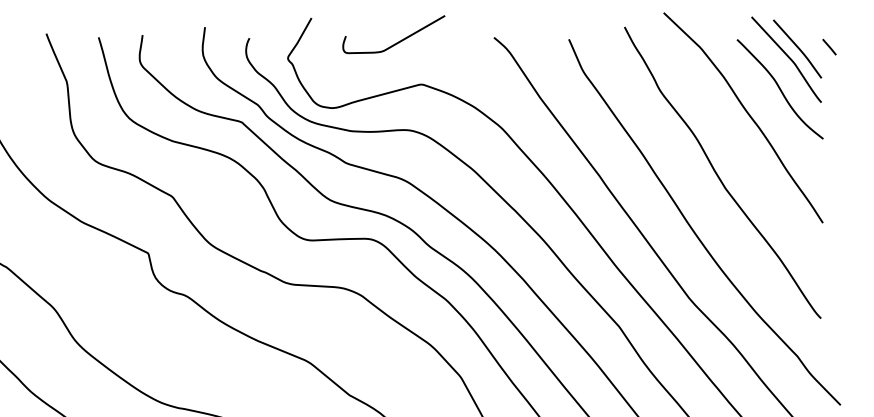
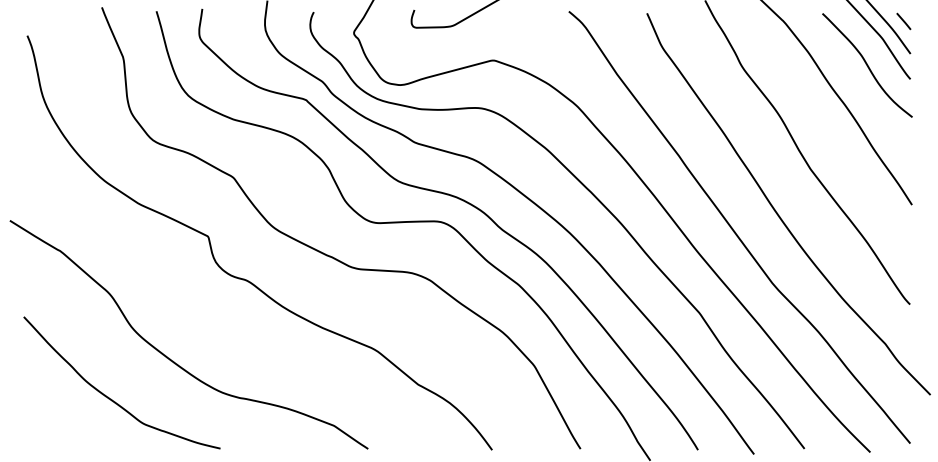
line: (829, 47) -> (903, 21), moved

